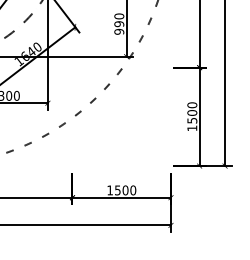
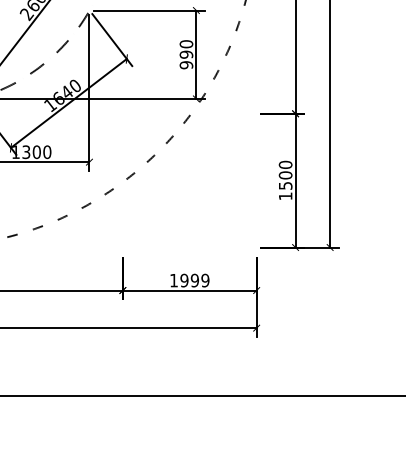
text: (125, 190) -> (194, 280), 1500 -> 1999

